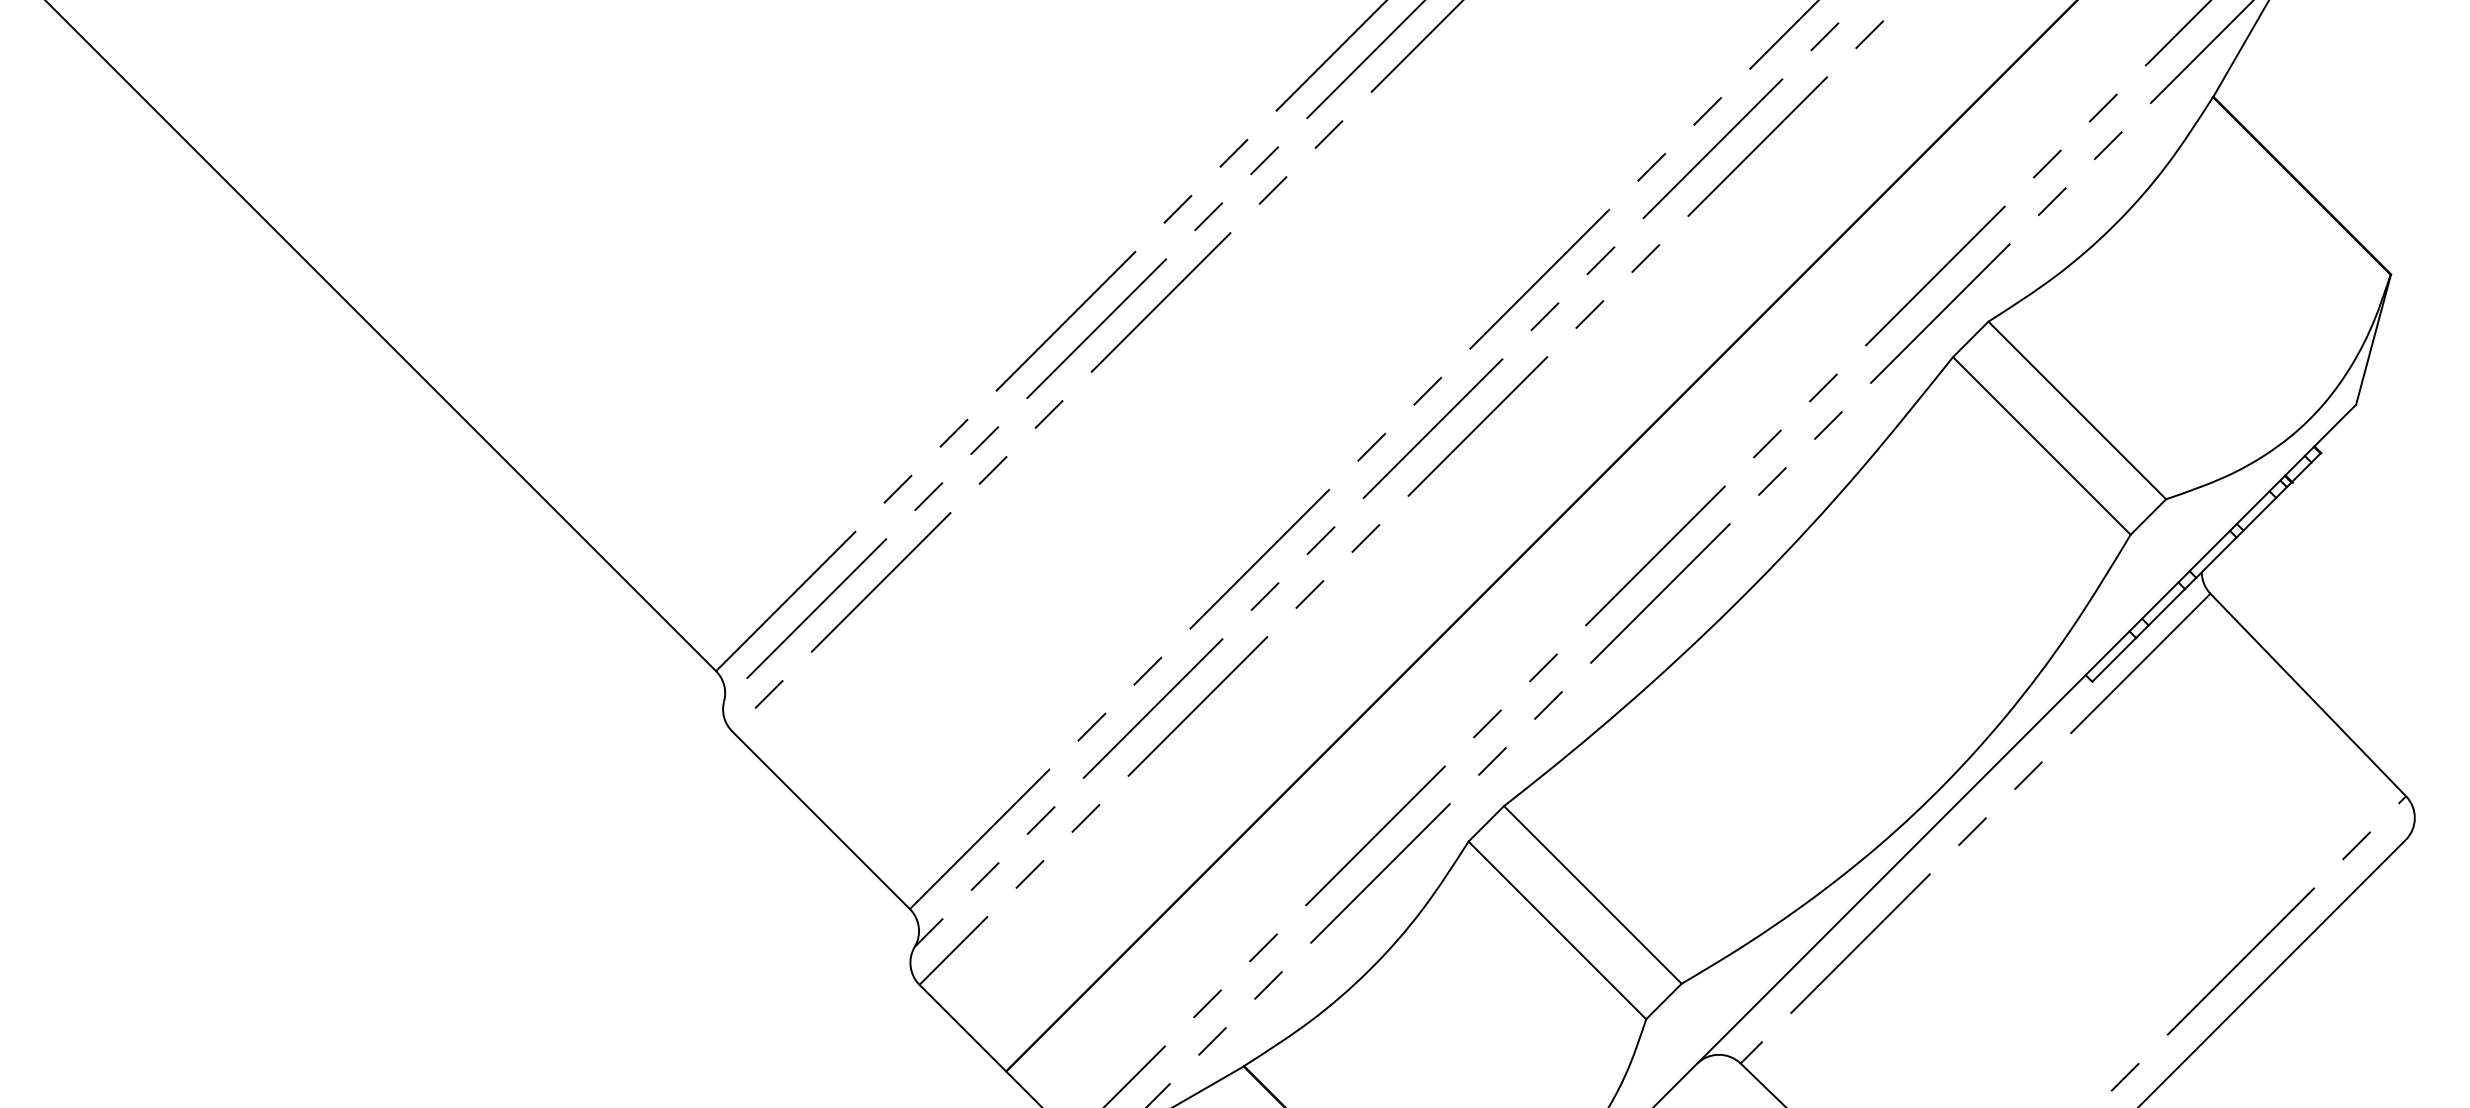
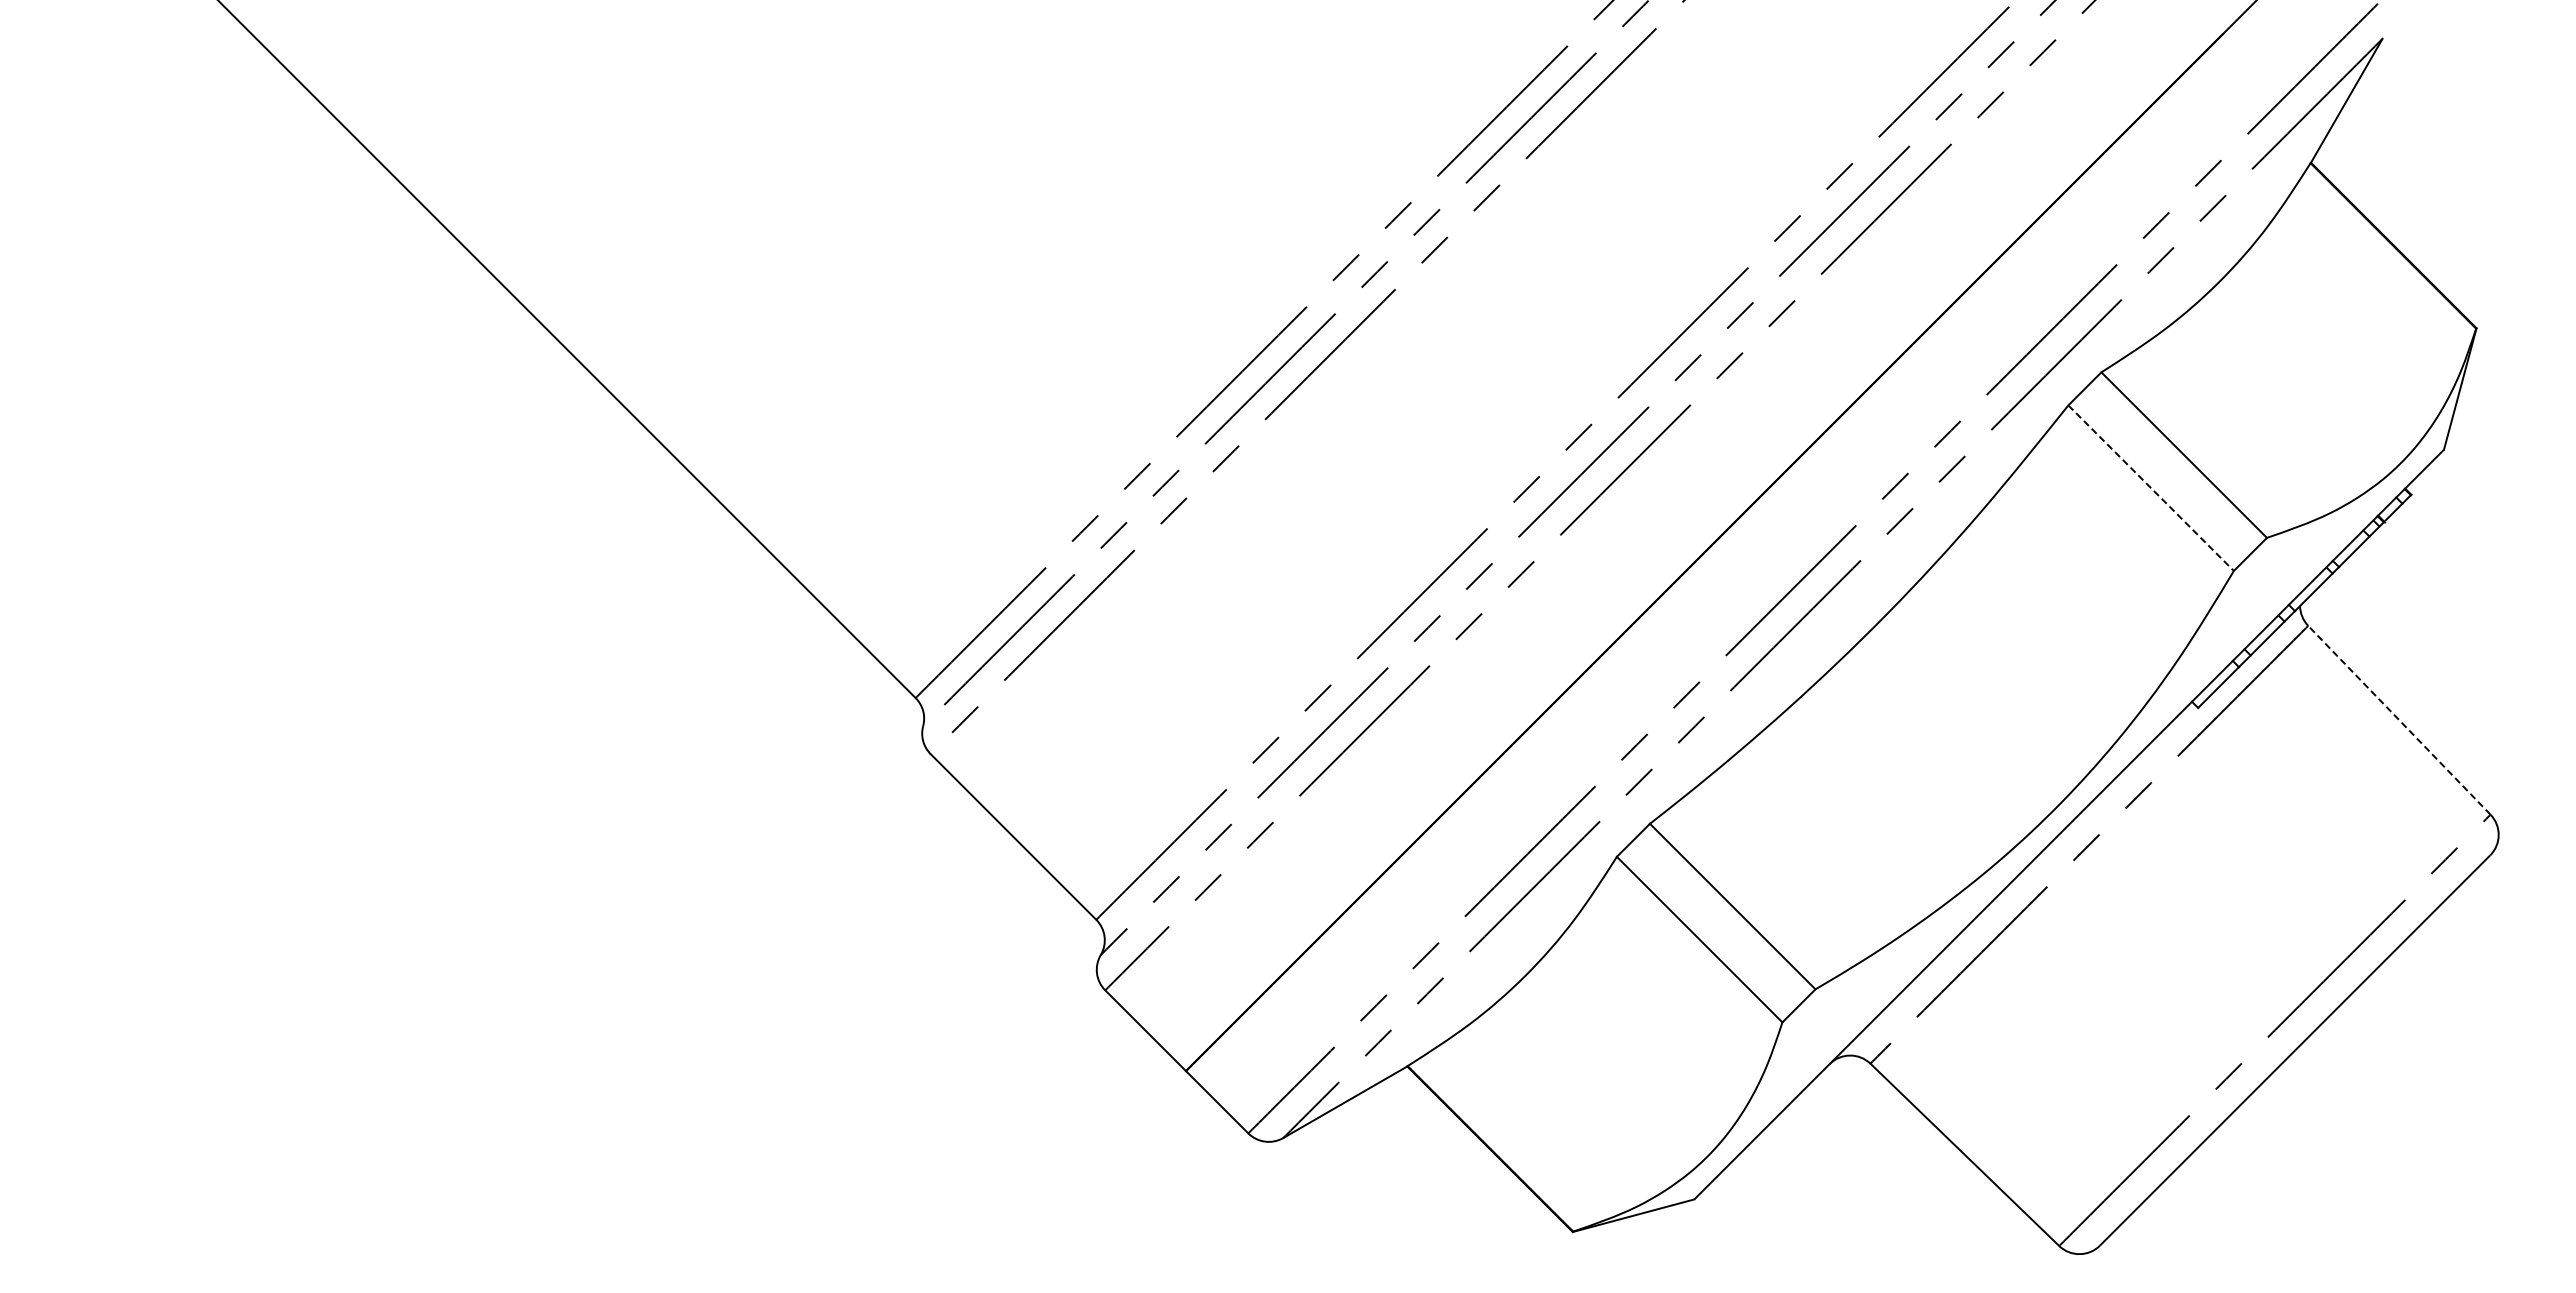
line: (2042, 446) -> (2151, 488), solid -> dashed
line: (2308, 694) -> (2399, 719), solid -> dashed

